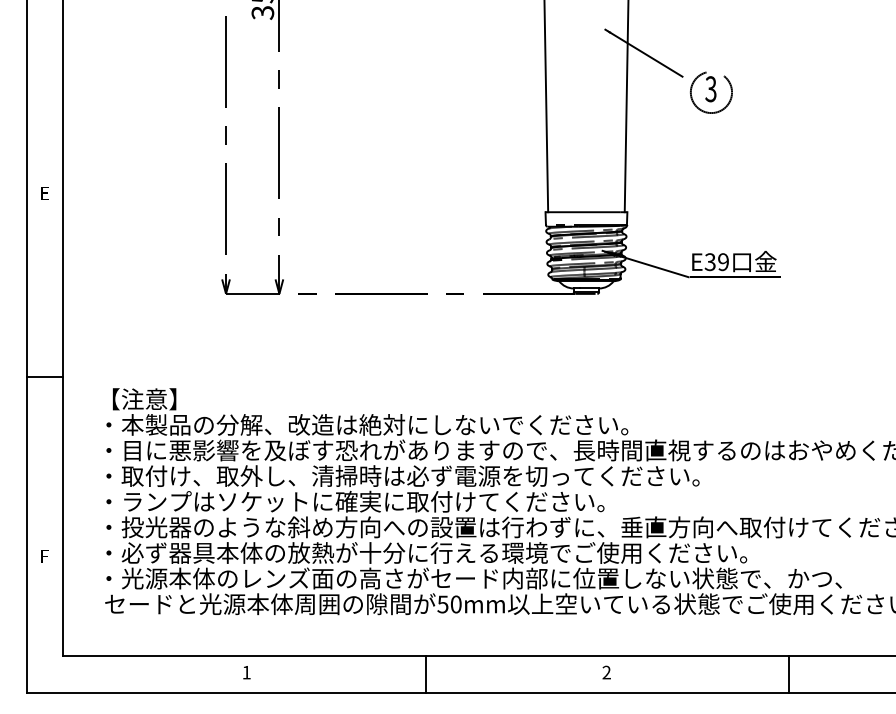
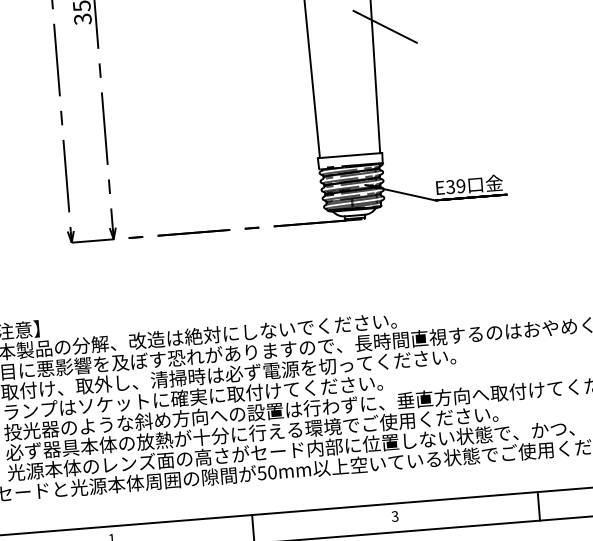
part: (711, 92) -> (440, 53), removed
text: (606, 672) -> (394, 516), 2 -> 3

